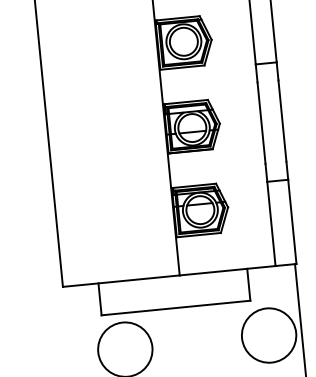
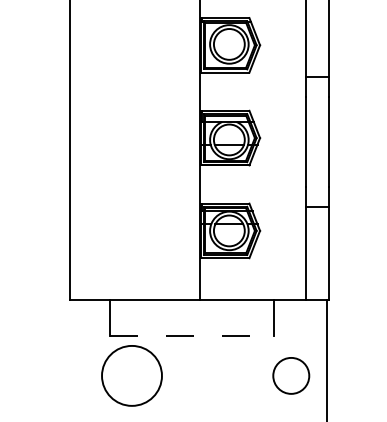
line: (176, 307) -> (192, 335), solid -> dashed
circle: (269, 335) -> (291, 375), size x0.6

